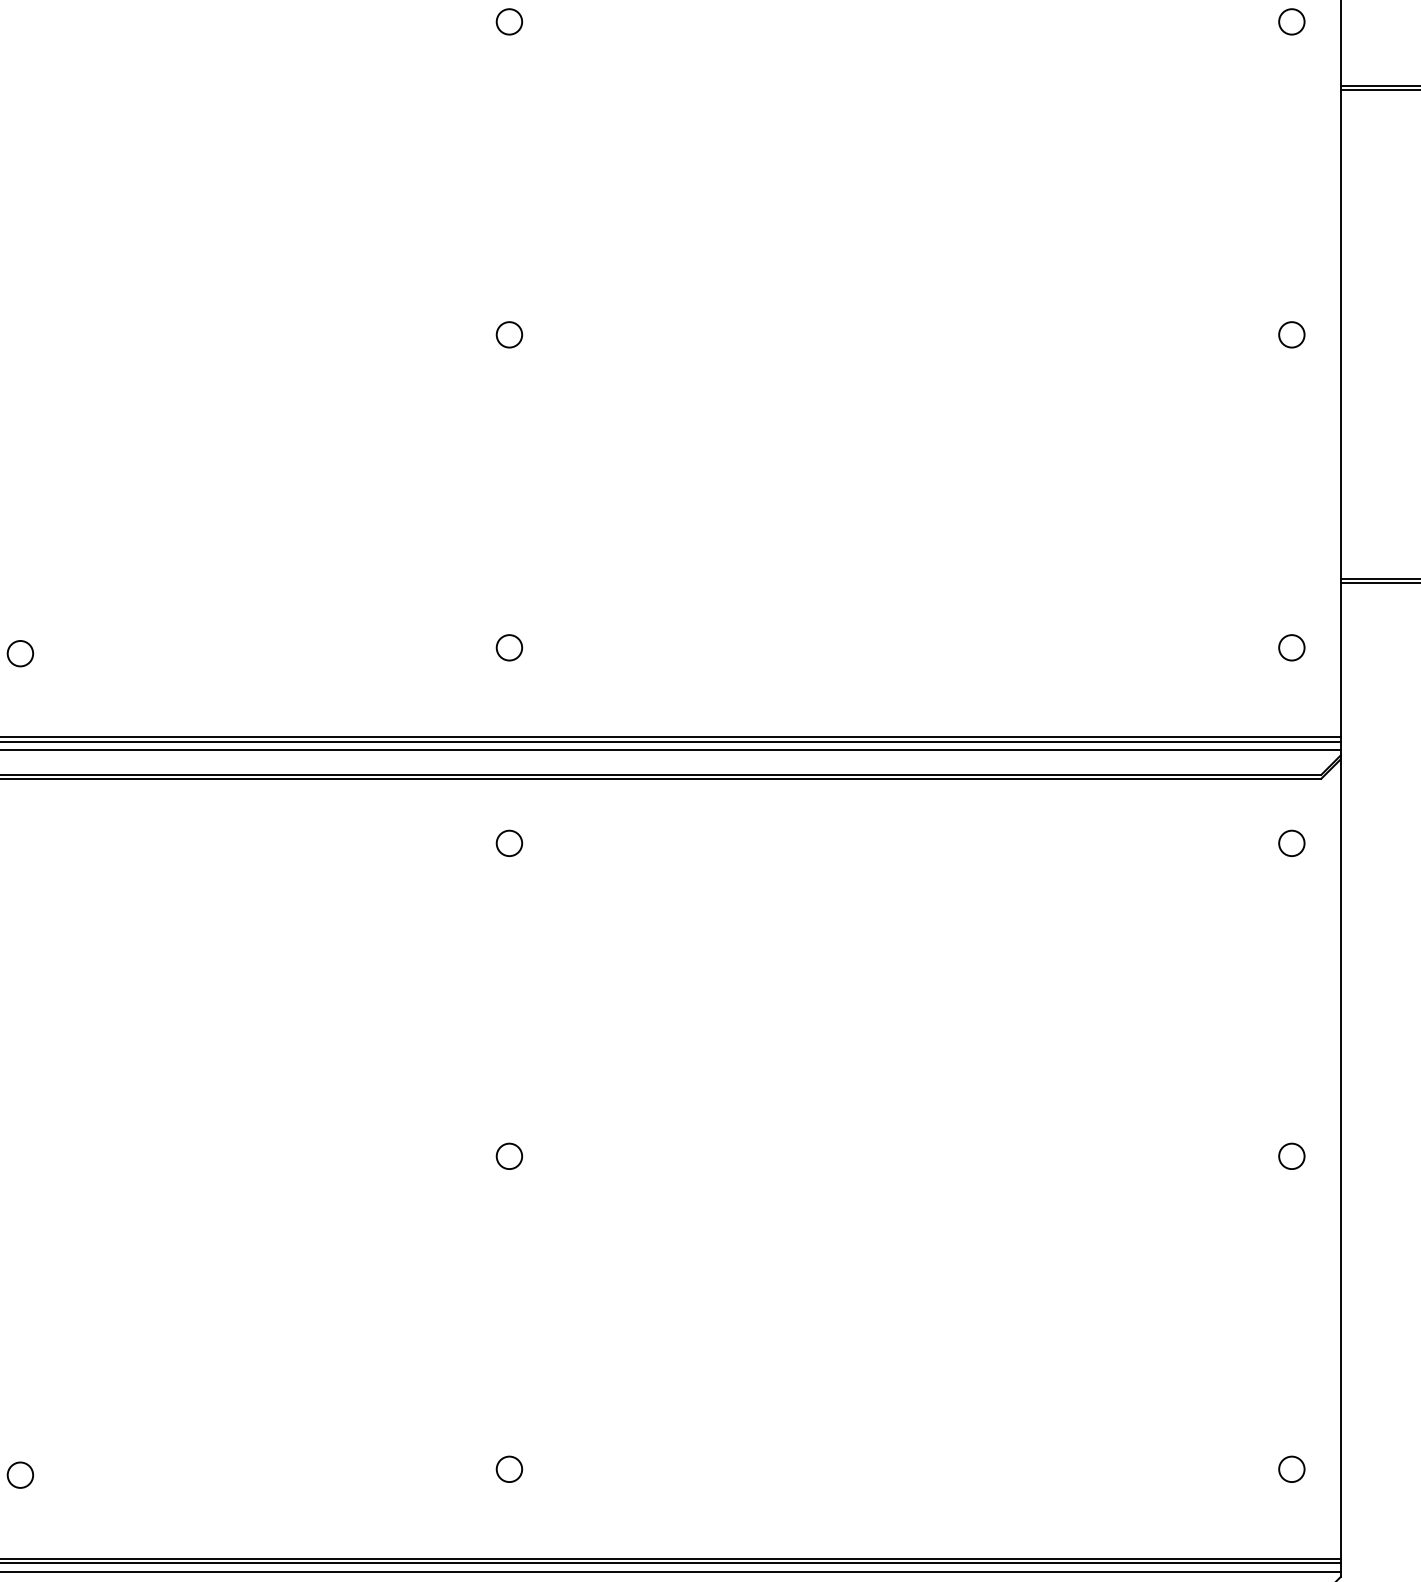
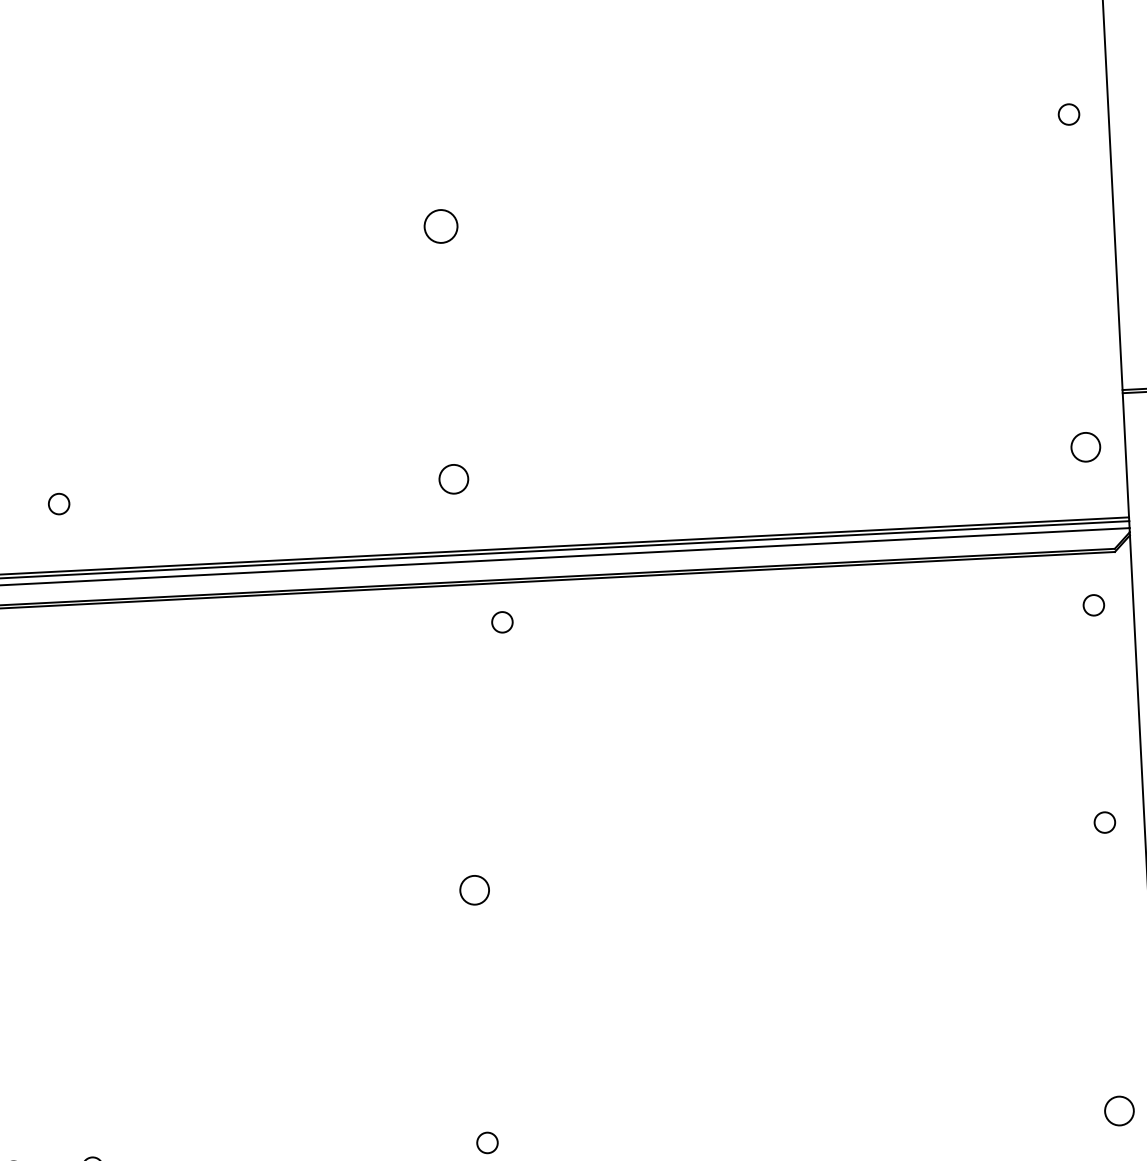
circle: (509, 334) -> (441, 226), size x1.6
circle: (1291, 334) -> (1068, 114), moved
circle: (509, 647) -> (453, 479), size x1.4
circle: (1291, 647) -> (1085, 447), size x1.4
circle: (509, 842) -> (502, 621), moved
circle: (509, 1155) -> (474, 889), size x1.4
circle: (1291, 1155) -> (1104, 821), moved
circle: (1291, 1468) -> (1119, 1110), size x1.4

